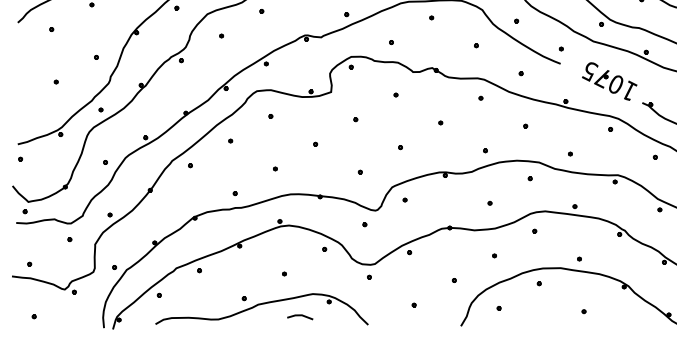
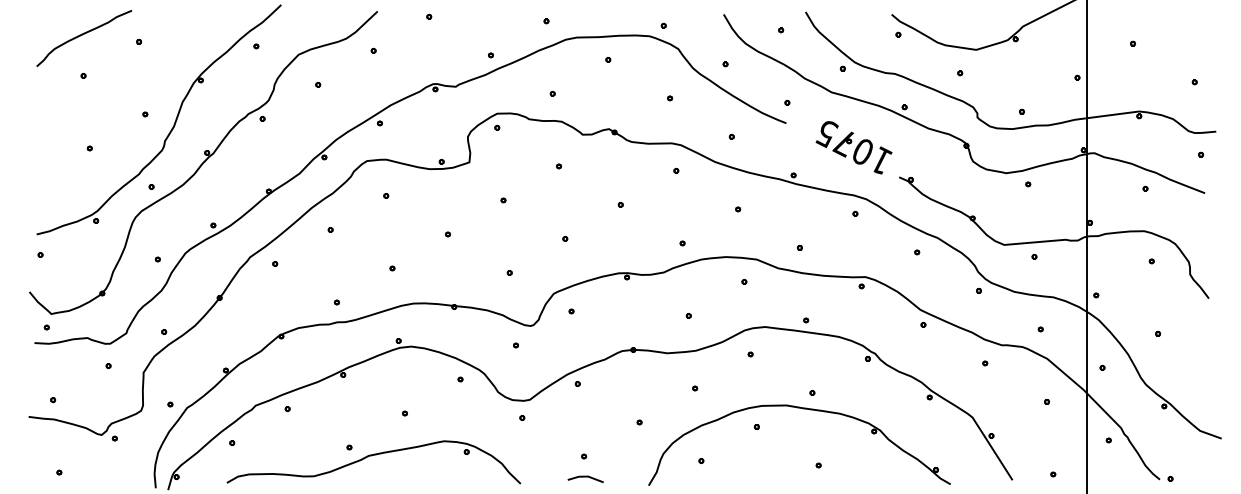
line: (300, 315) -> (585, 477), moved

